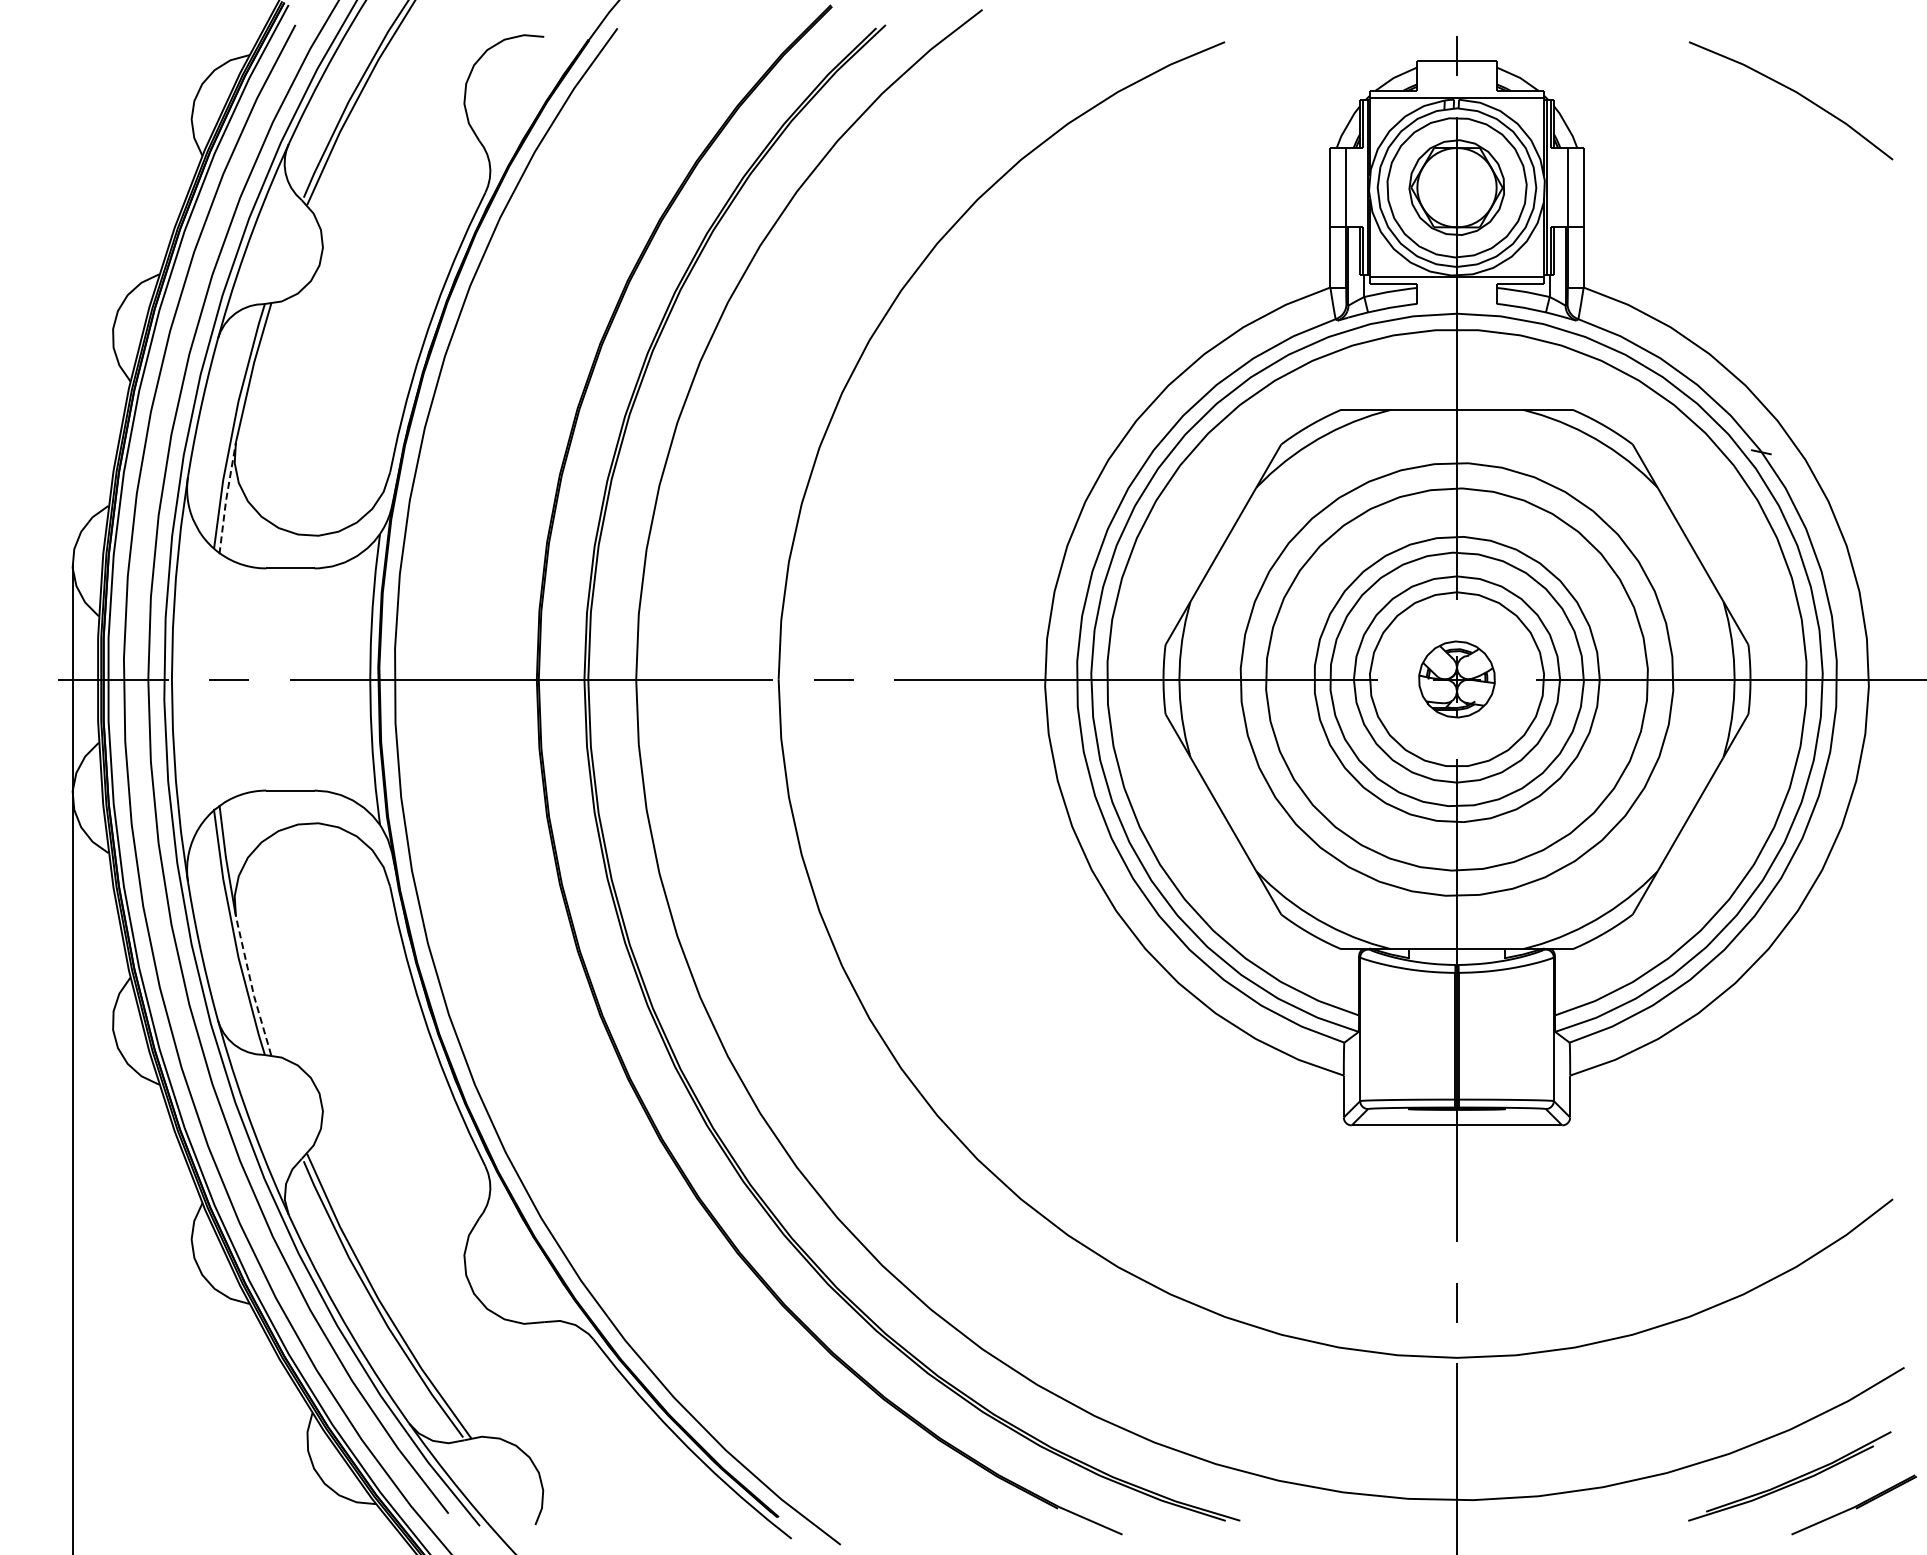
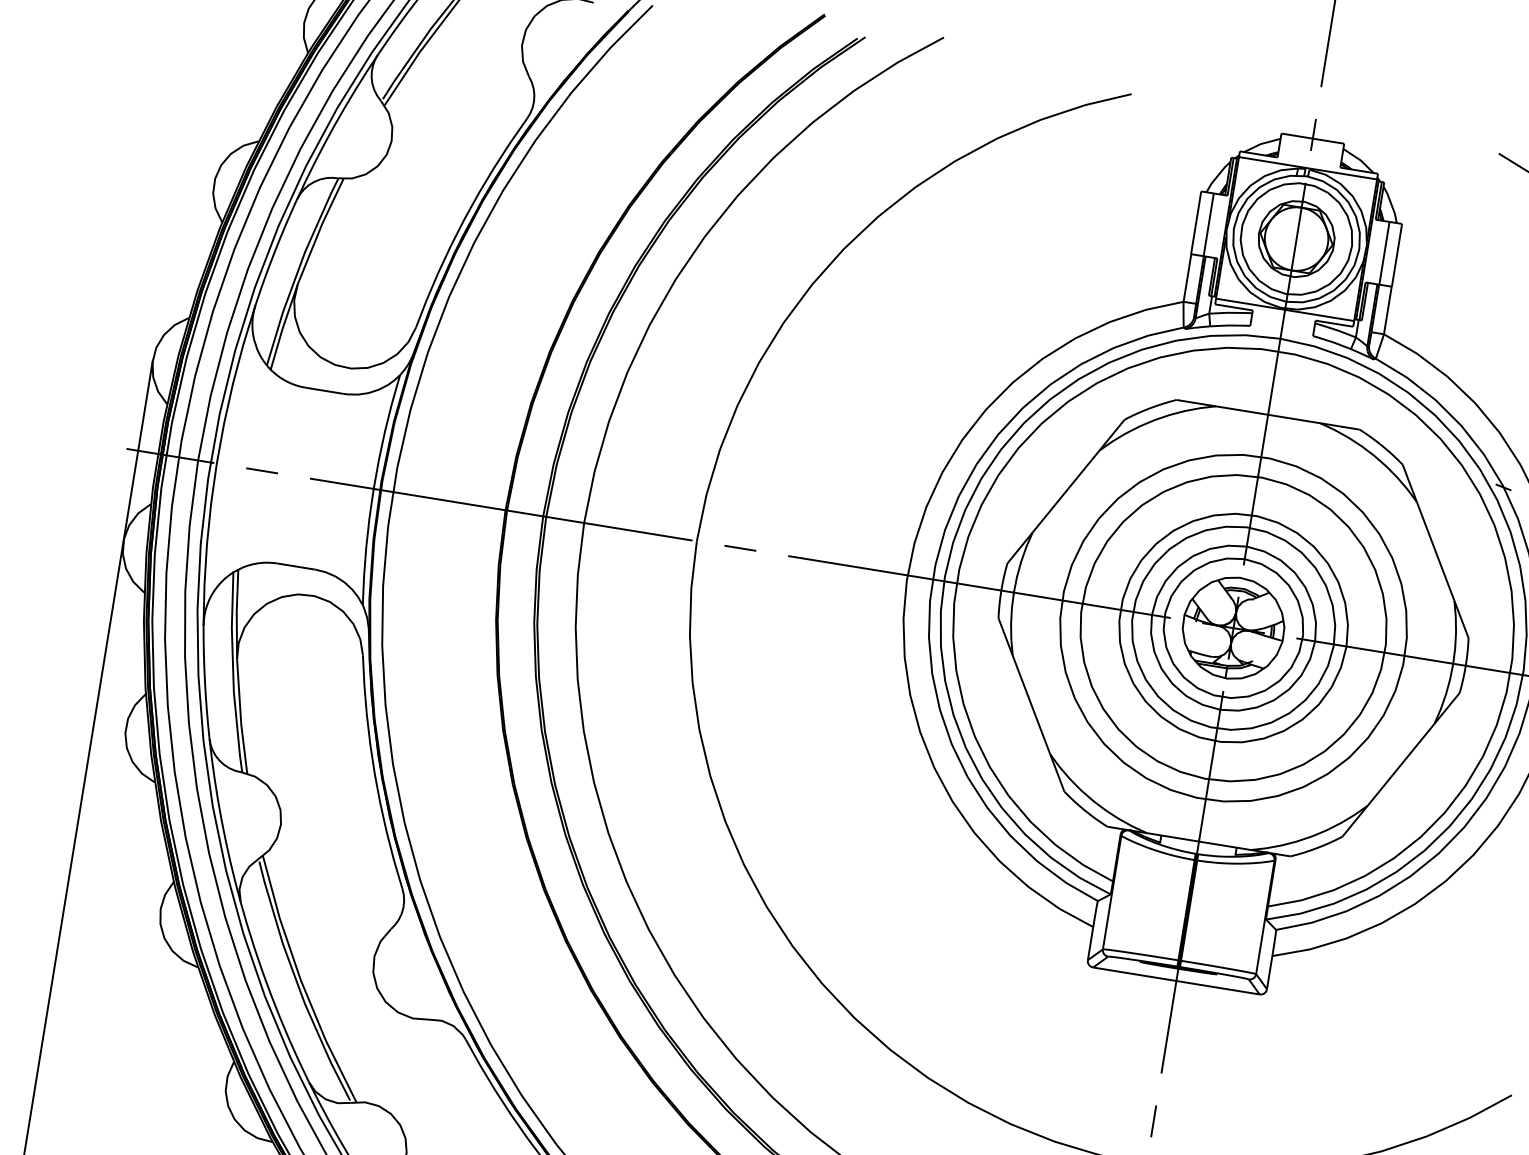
line: (226, 498) -> (283, 327), dashed -> solid
part: (1456, 679) -> (1233, 628), size x1.67
line: (252, 986) -> (241, 716), dashed -> solid

